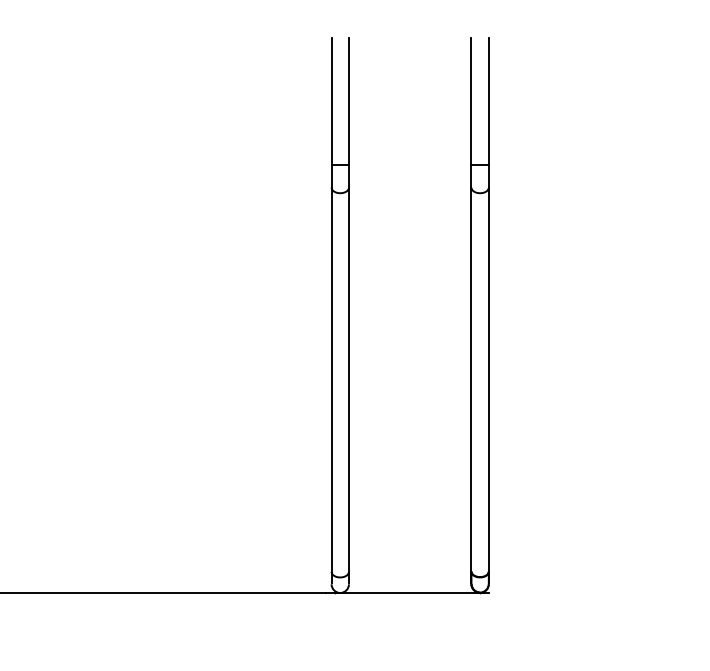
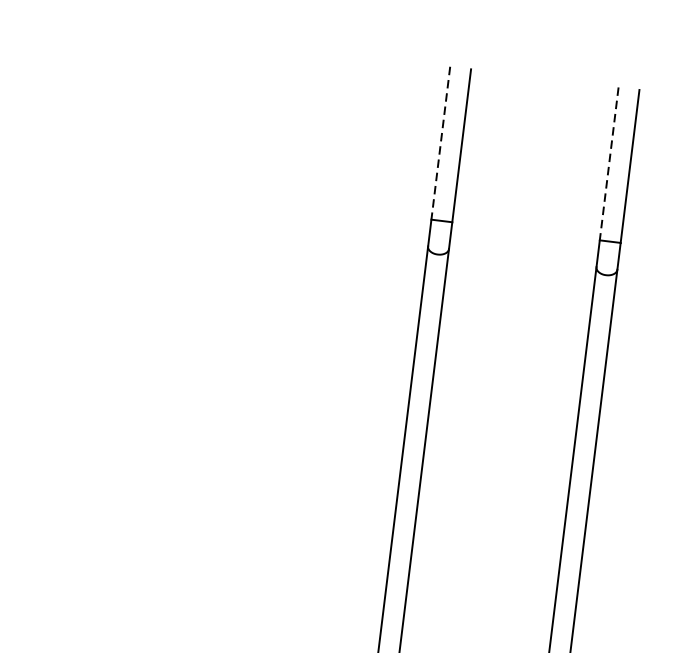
line: (331, 101) -> (440, 142), solid -> dashed
line: (471, 101) -> (609, 163), solid -> dashed

